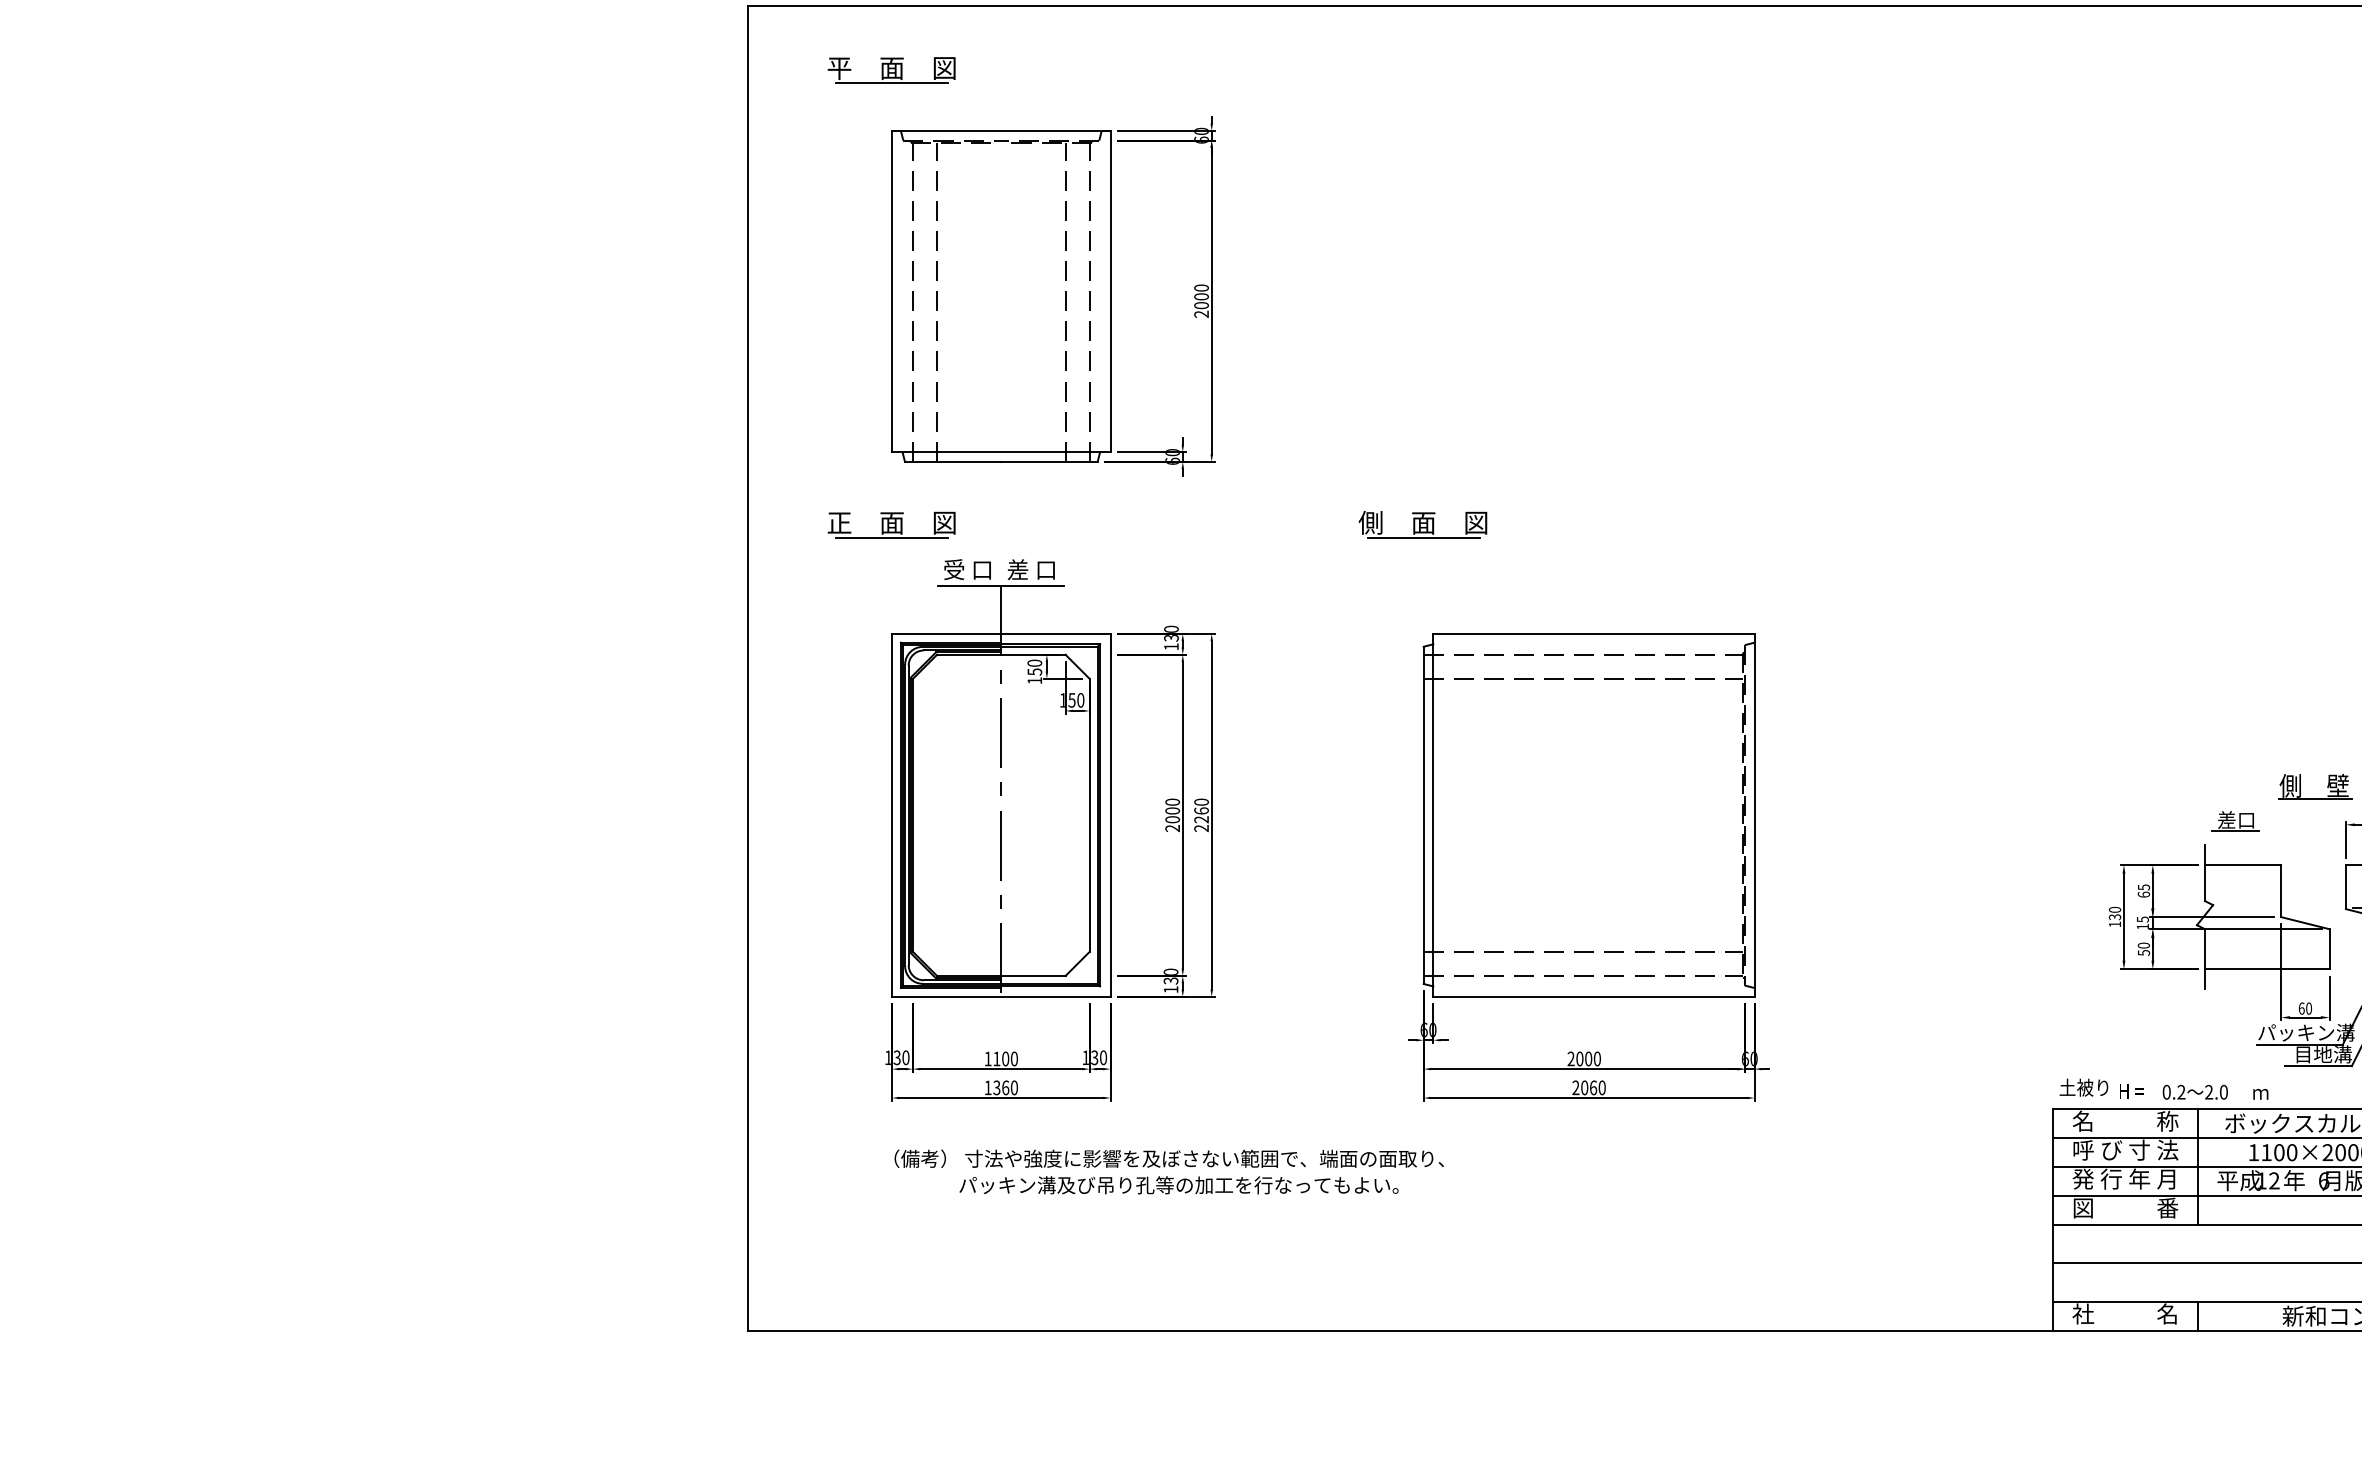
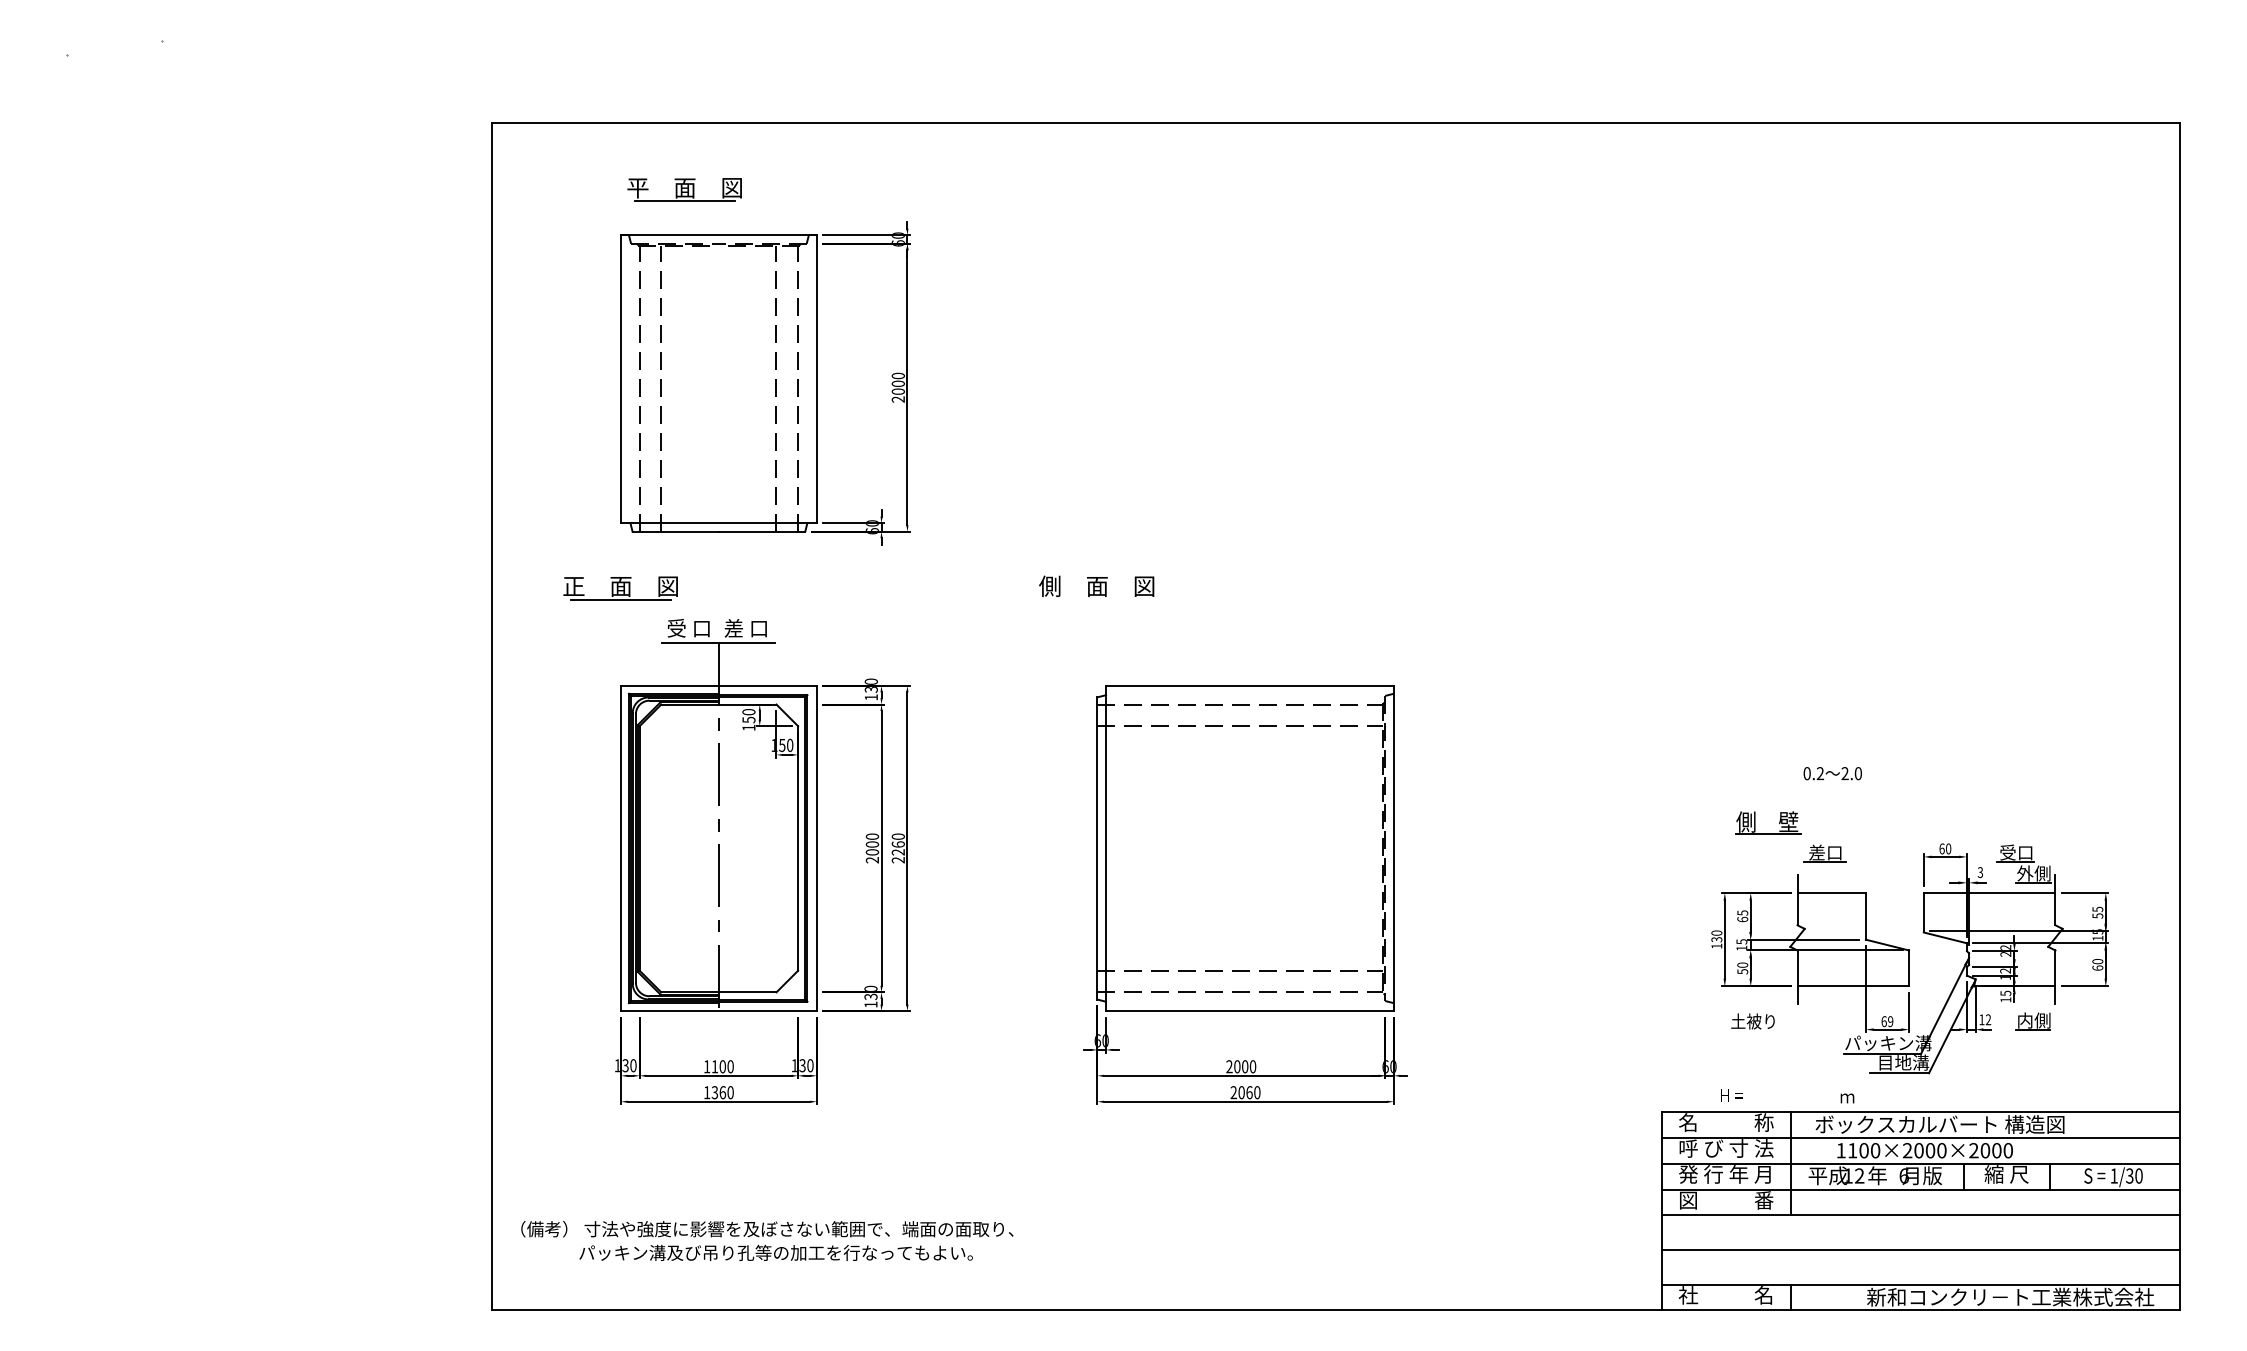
part: (891, 69) -> (684, 189), moved
line: (1423, 537) -> (1097, 599), removed
part: (2327, 786) -> (1779, 822), moved
text: (2308, 1008) -> (1890, 1021), 60 -> 69
text: (2083, 1087) -> (1752, 1021), moved
text: (2194, 1092) -> (1832, 773), moved
text: (1169, 1171) -> (767, 1240), moved

